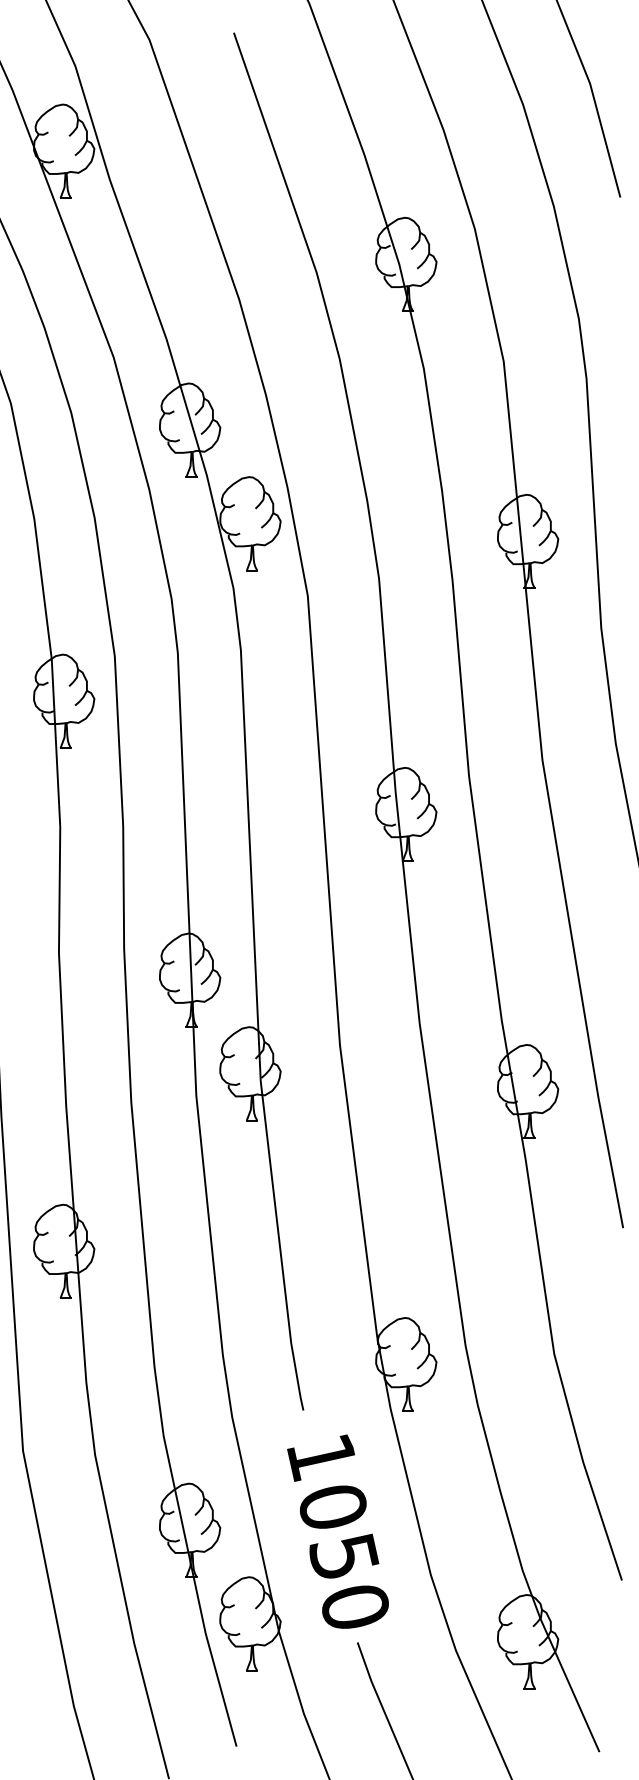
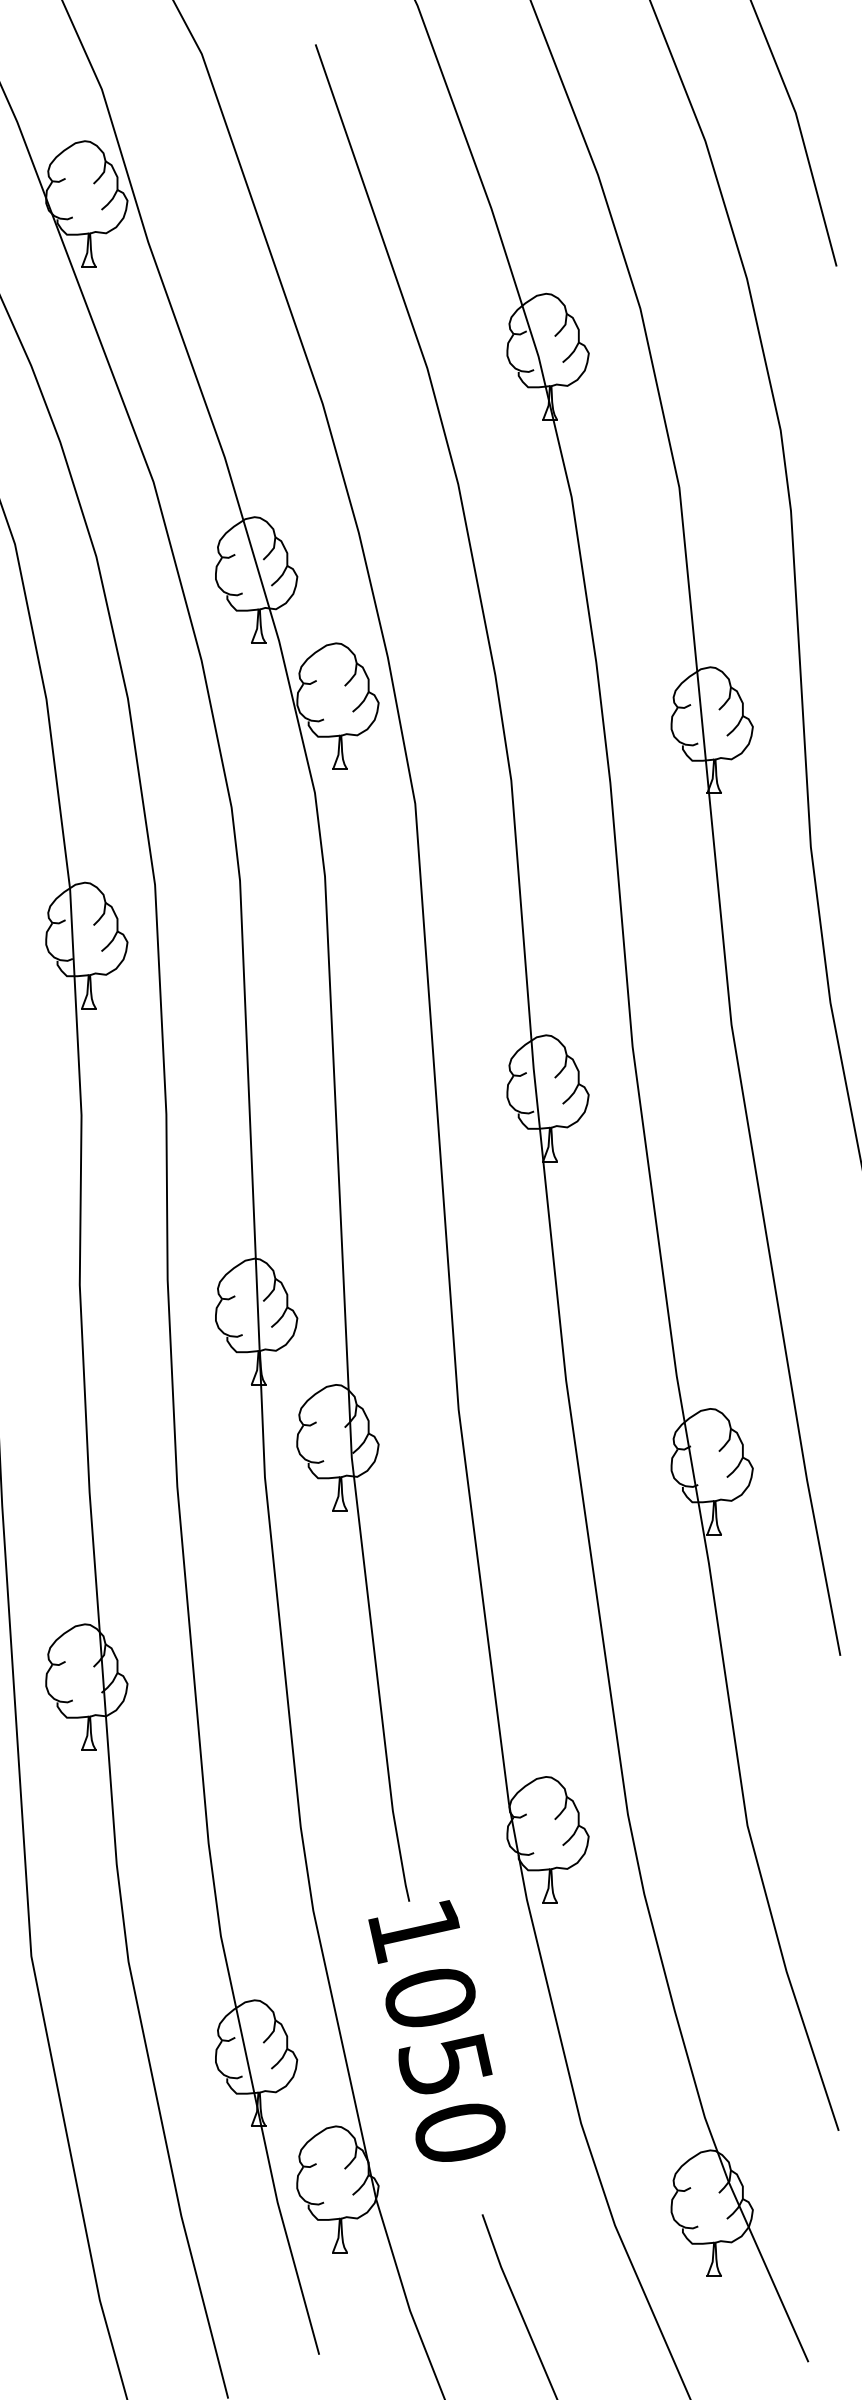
text: (337, 1531) -> (436, 2030), moved

